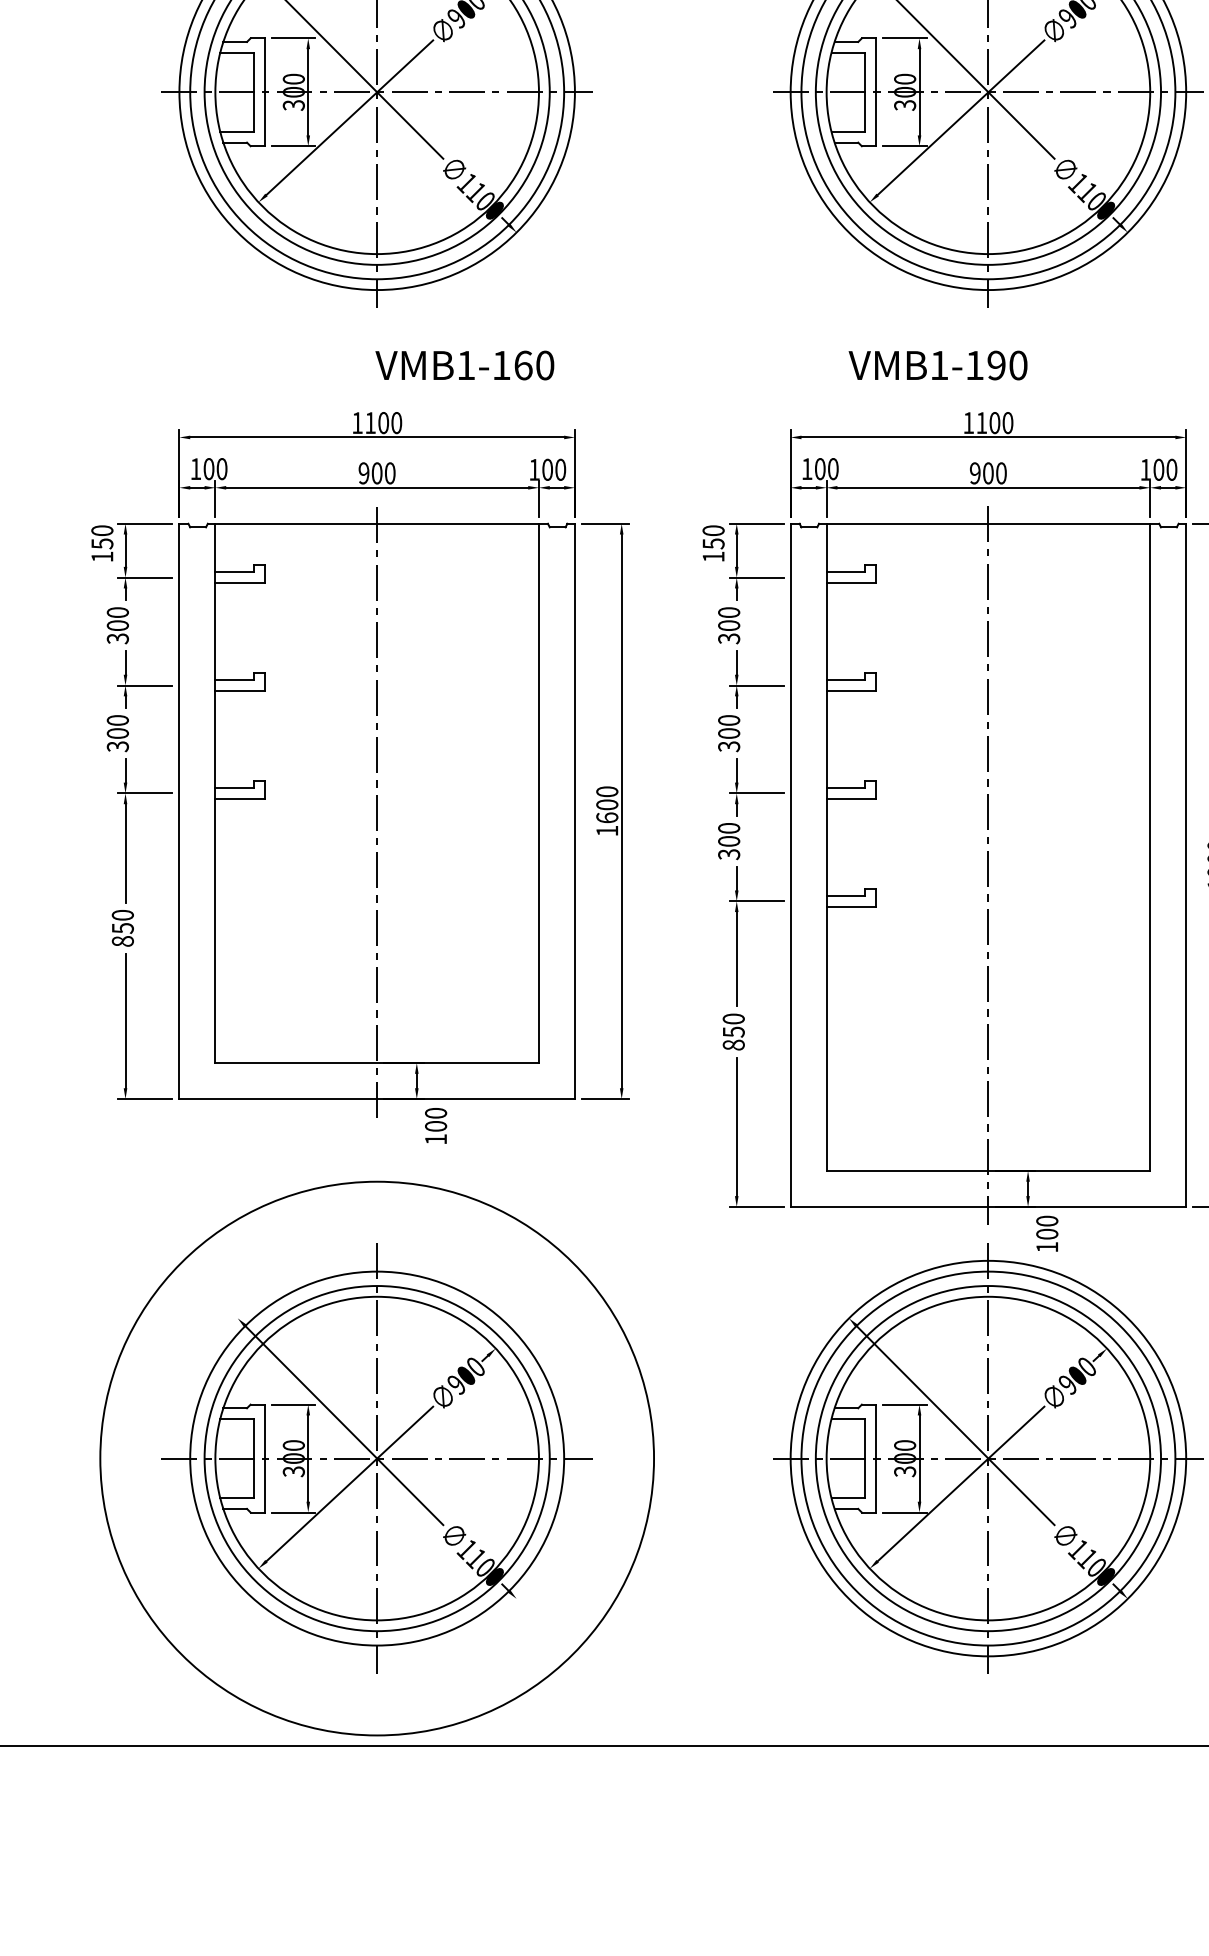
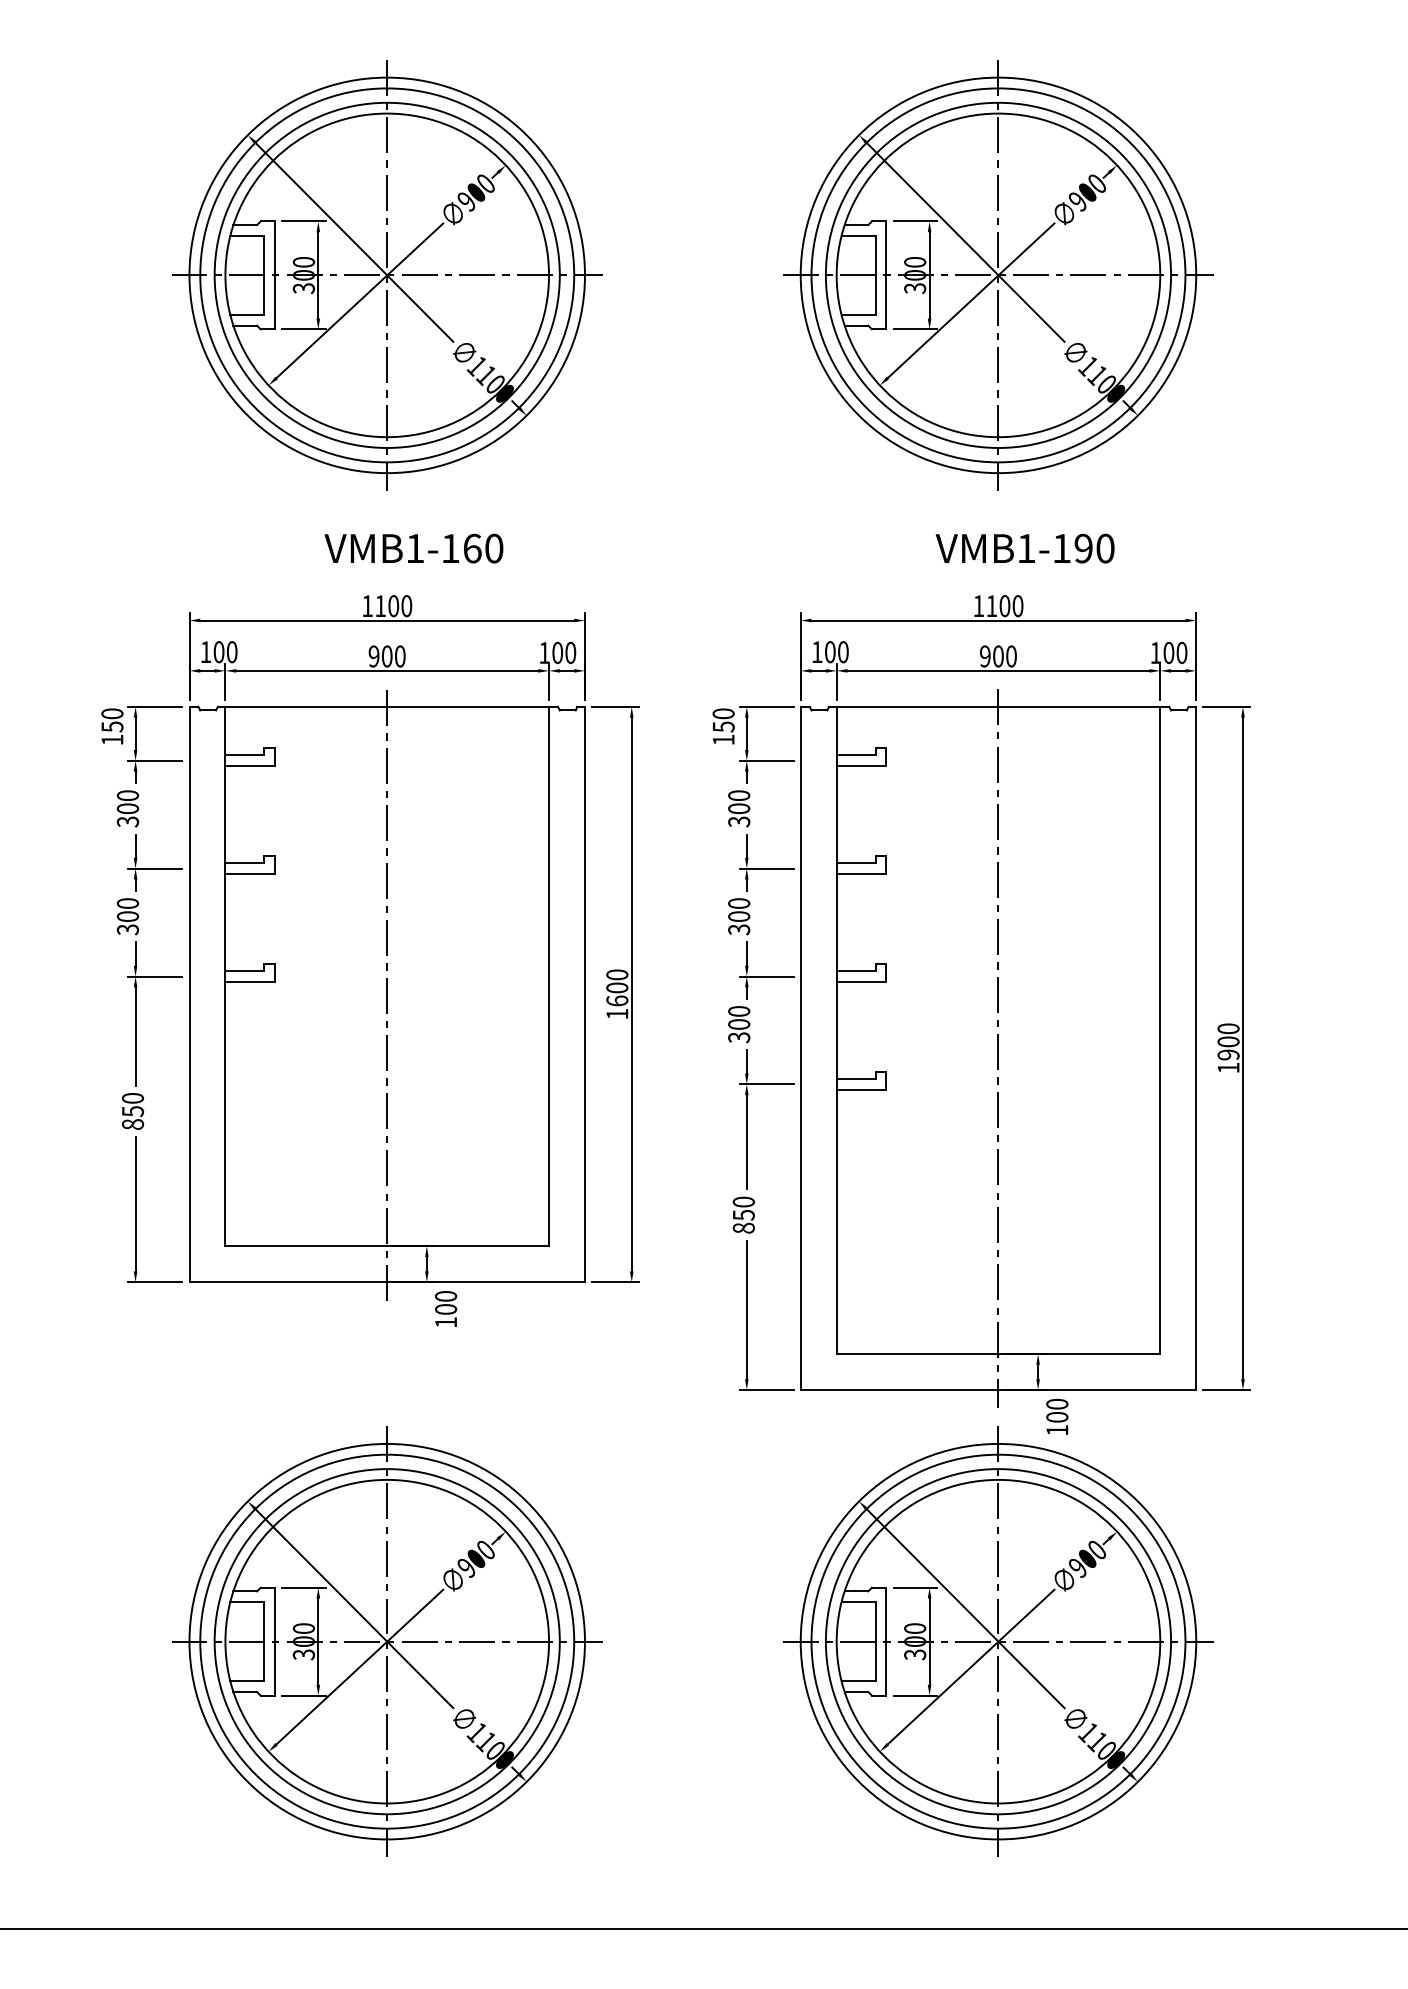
text: (464, 365) -> (413, 548), moved
text: (937, 365) -> (1024, 548), moved
circle: (377, 1458) -> (387, 1641), size x0.71

